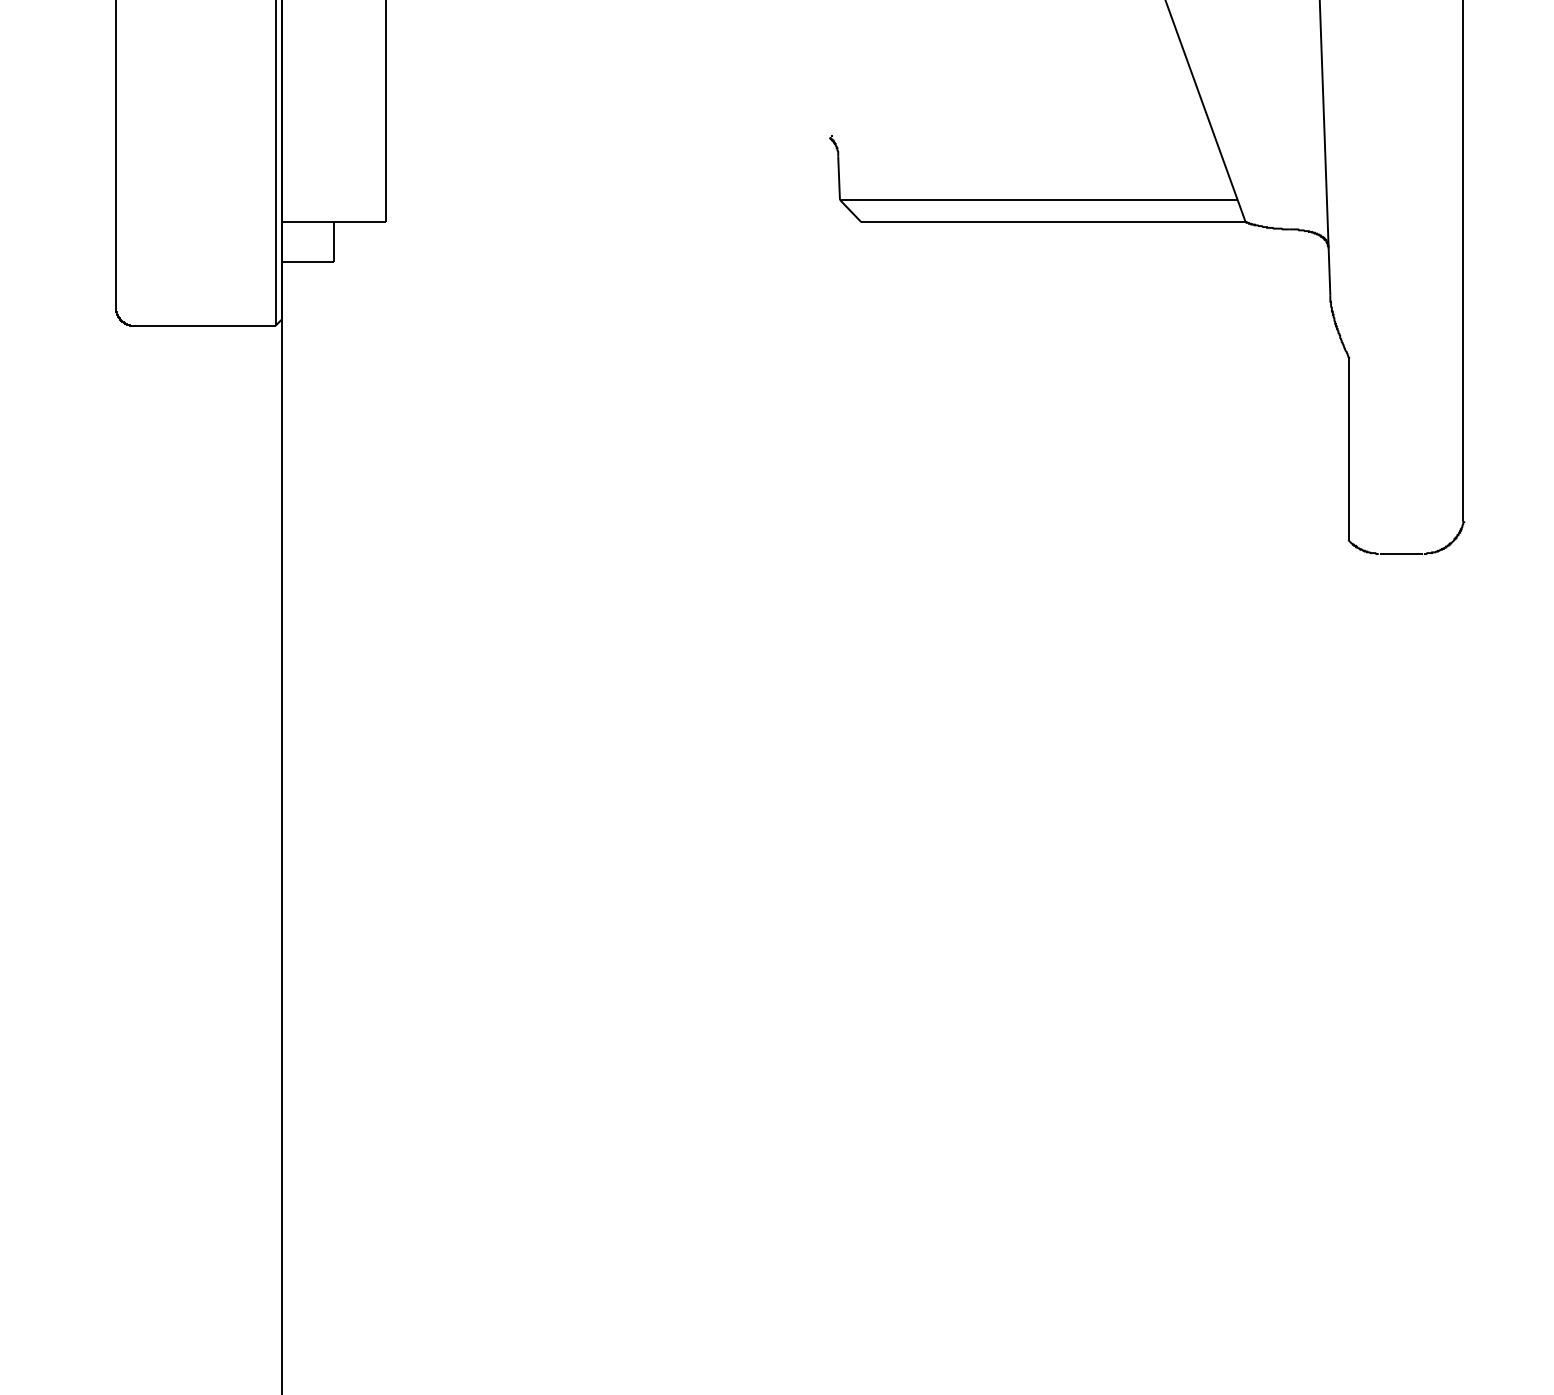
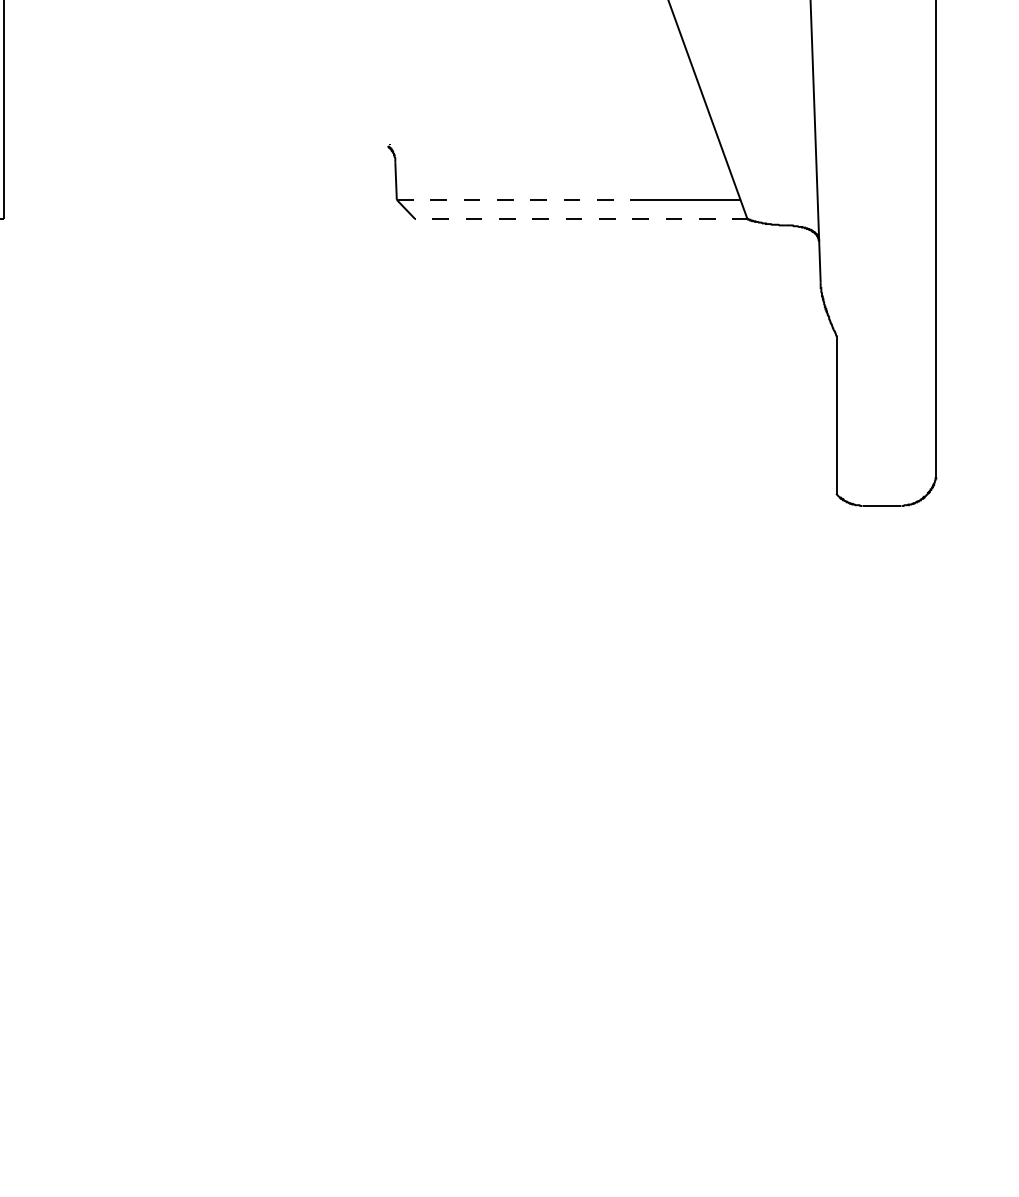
line: (980, 199) -> (518, 199), solid -> dashed
line: (1053, 222) -> (581, 219), solid -> dashed

